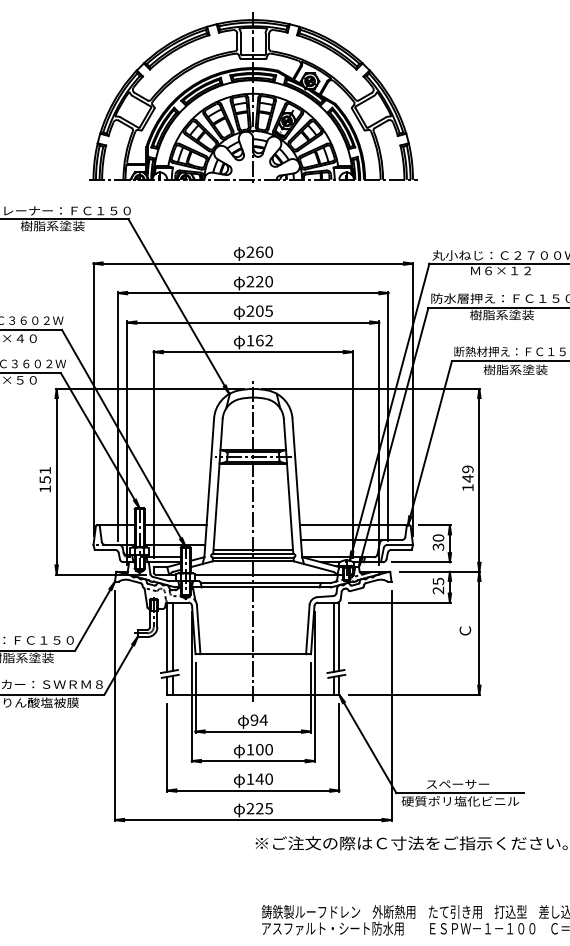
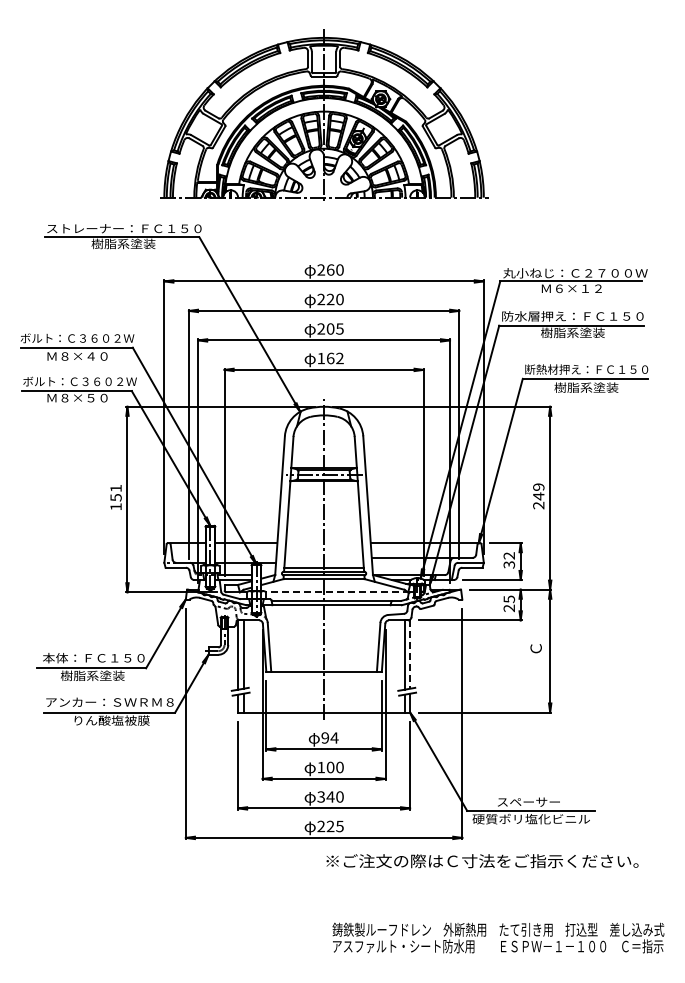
text: (467, 487) -> (538, 505), 149 -> 249
text: (438, 537) -> (509, 555), 30 -> 32
line: (266, 574) -> (337, 592), solid -> dashed
line: (339, 637) -> (410, 655), solid -> dashed
text: (249, 778) -> (320, 796), 140 -> 340

